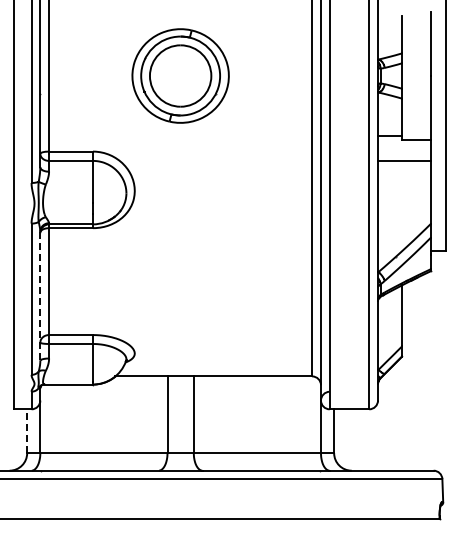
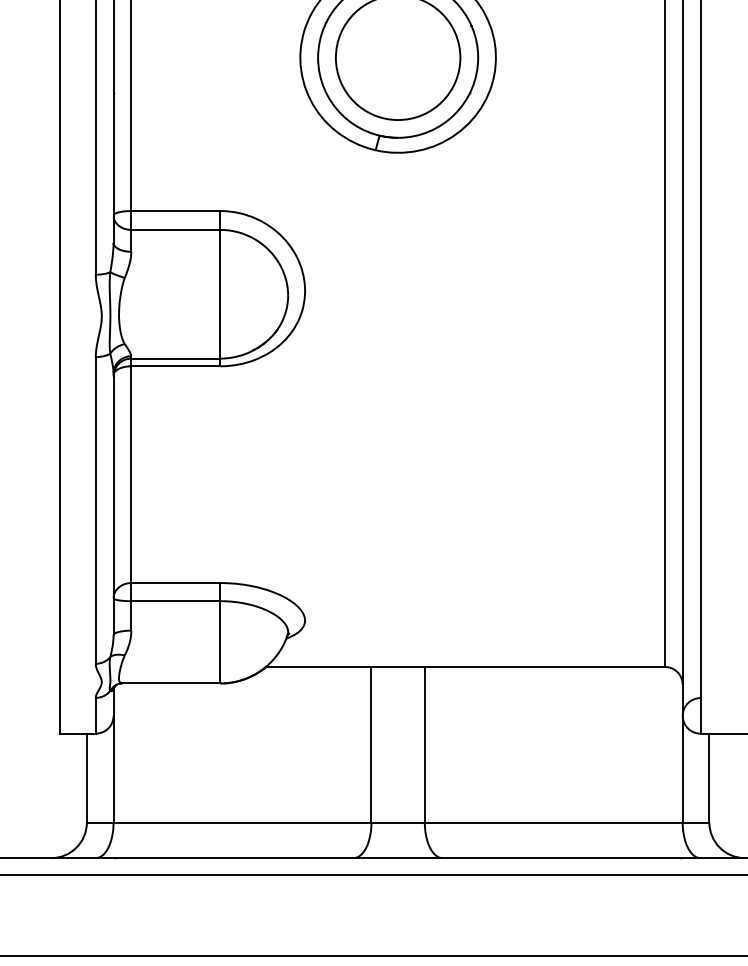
line: (40, 296) -> (113, 504), dashed -> solid
line: (27, 431) -> (87, 778), dashed -> solid

